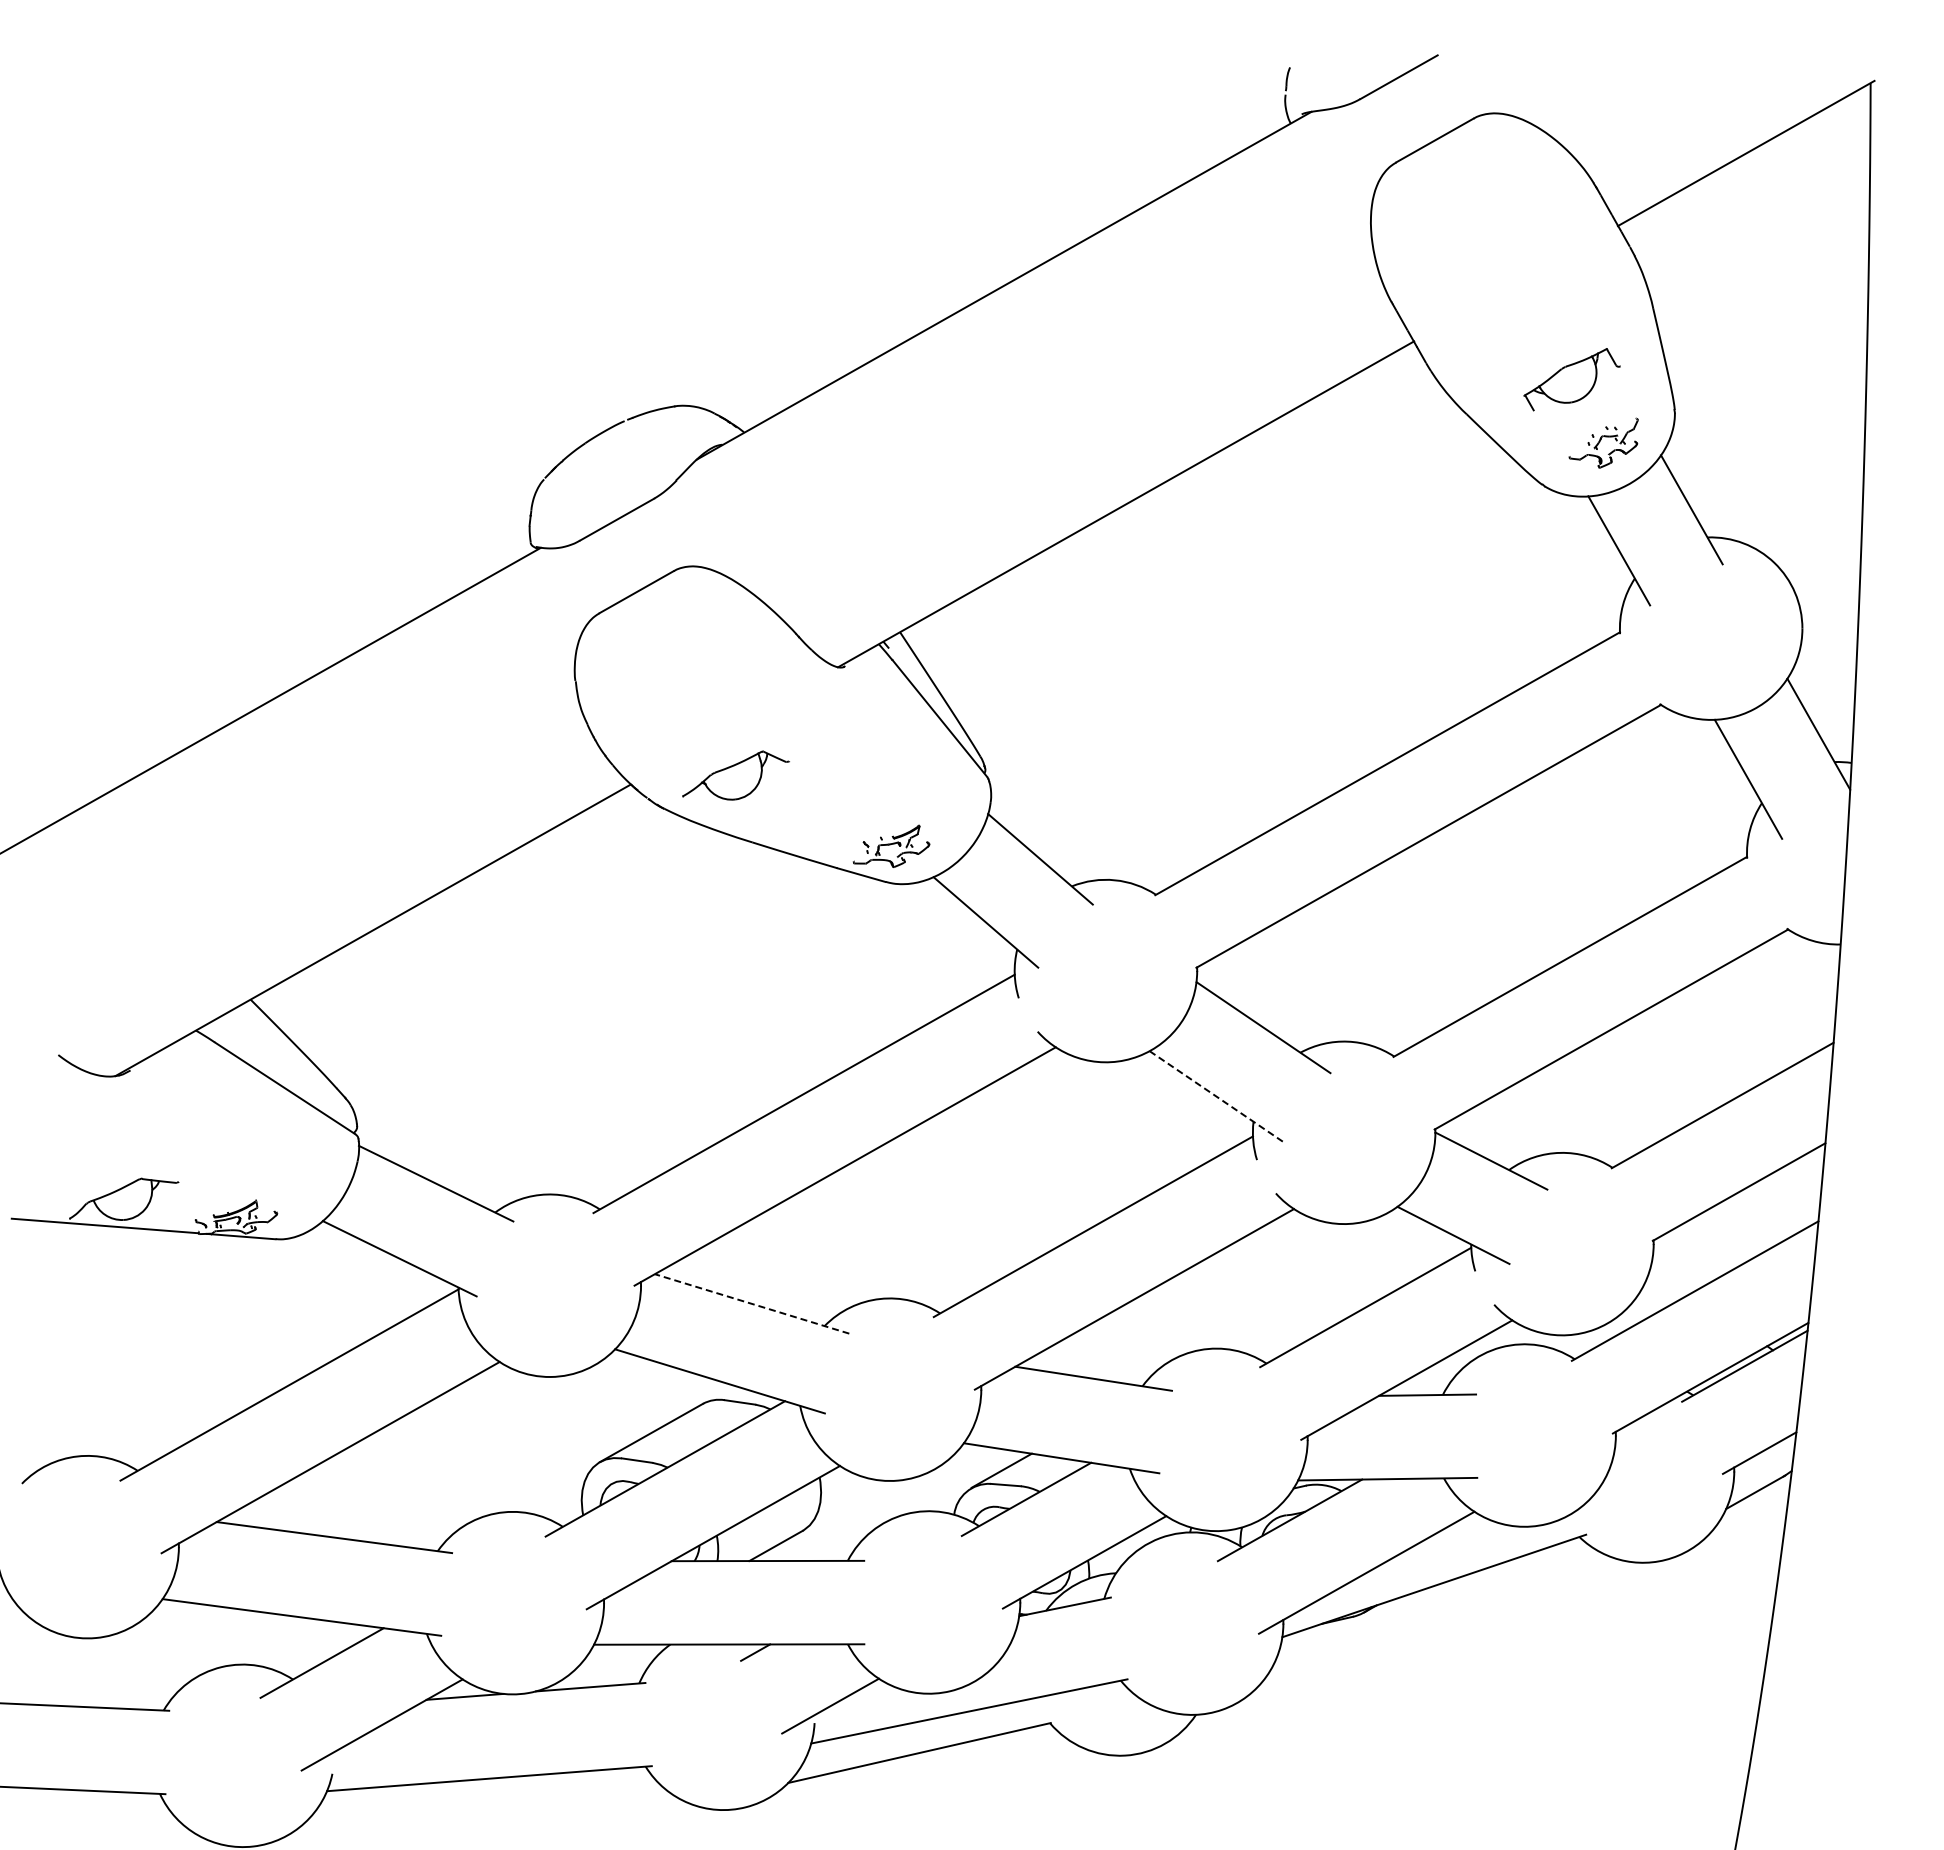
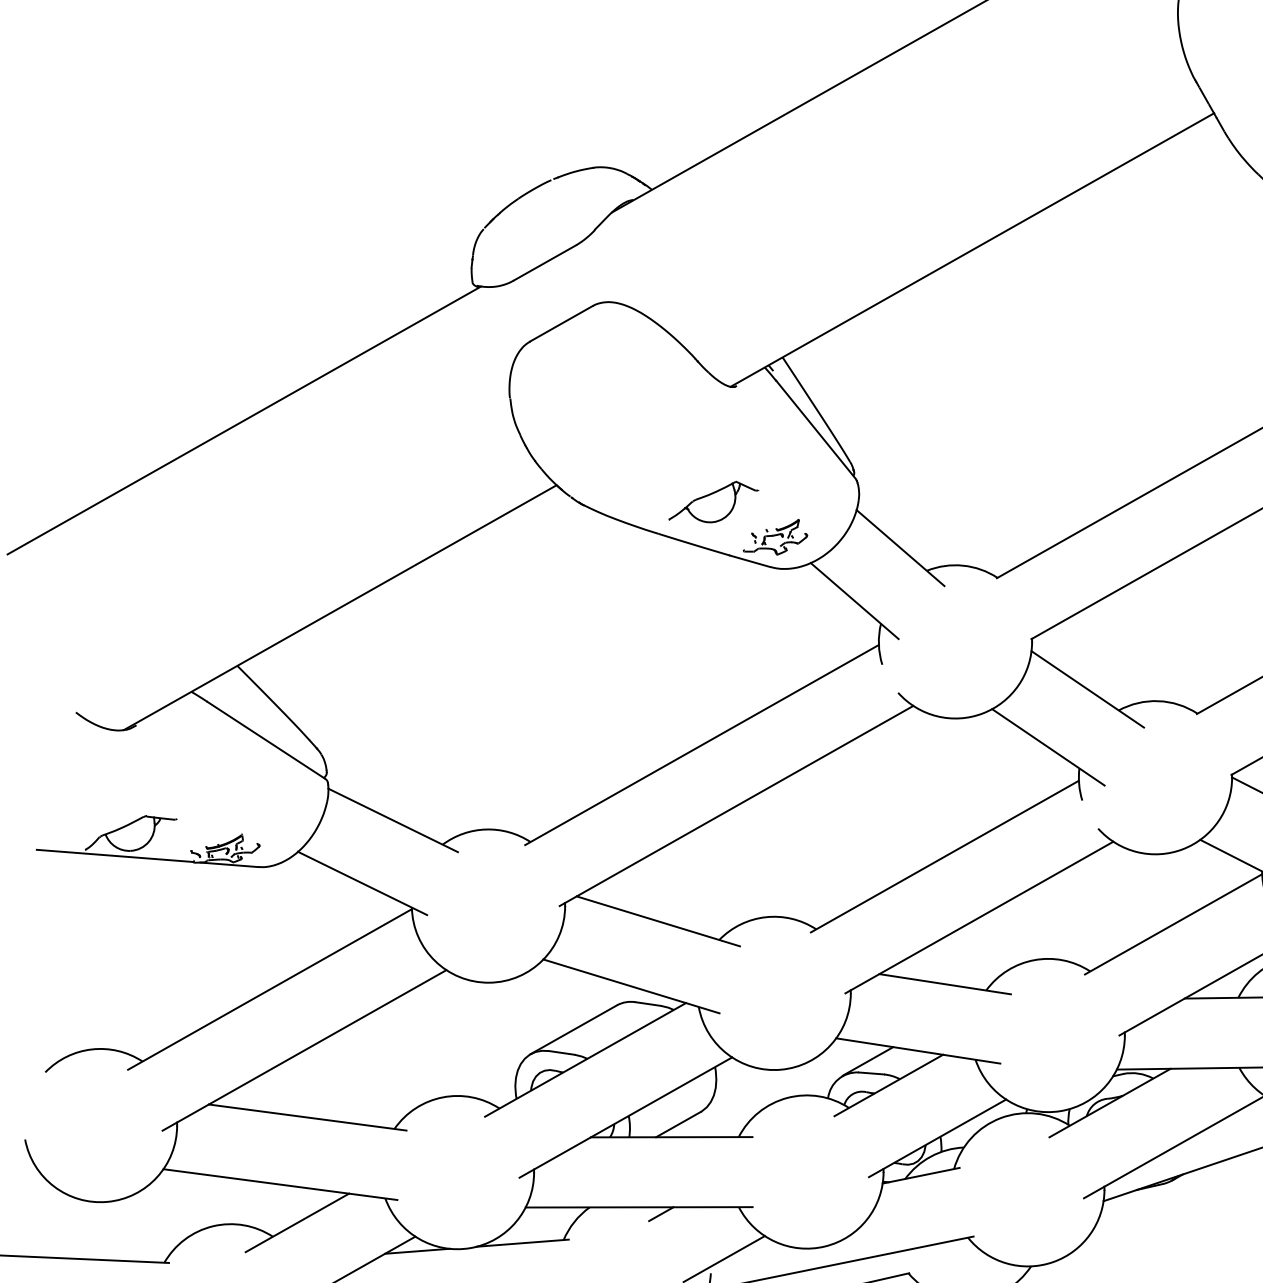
part: (735, 775) -> (713, 502), moved
line: (1216, 1096) -> (1048, 747), dashed -> solid
line: (752, 1303) -> (658, 921), dashed -> solid

